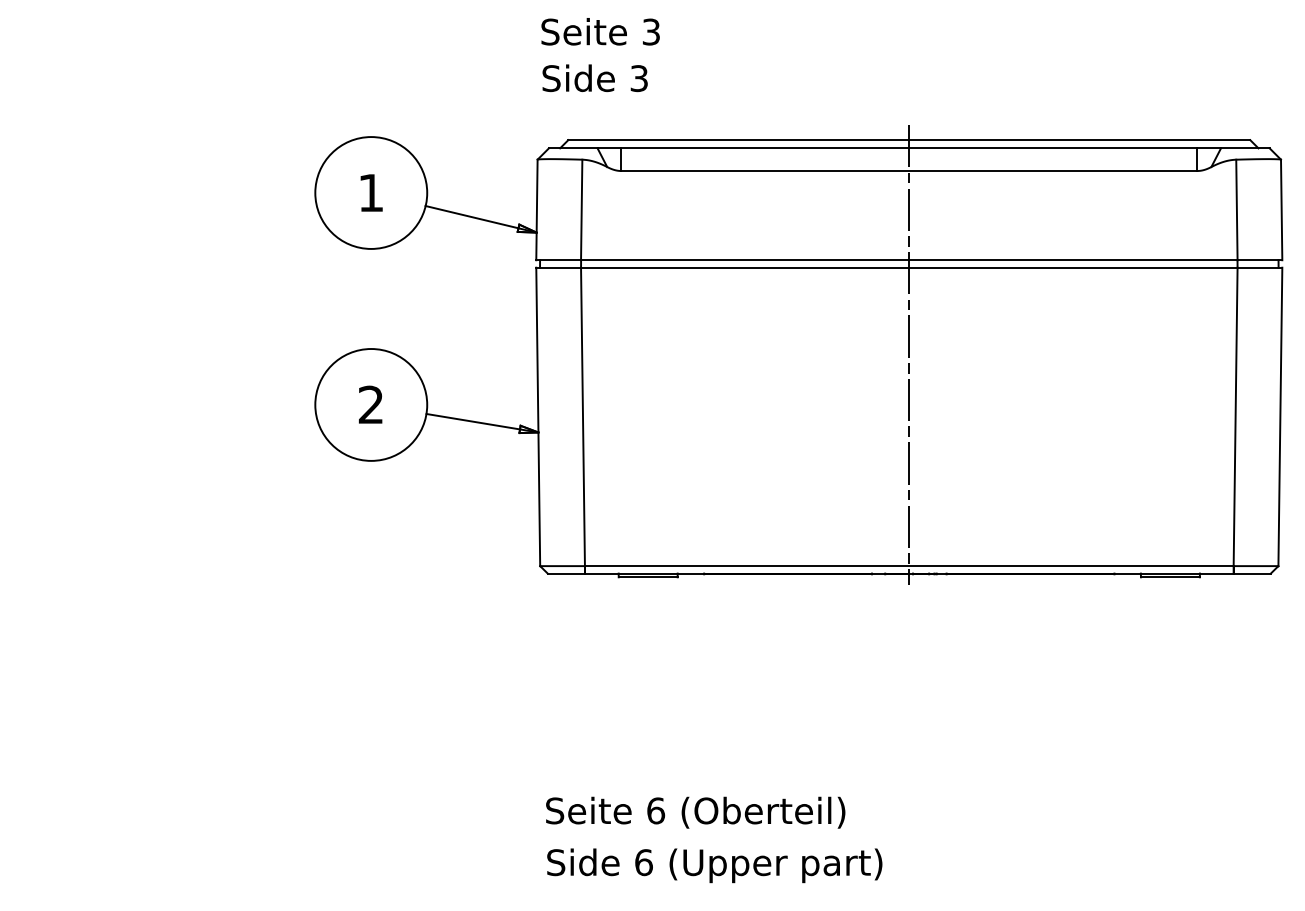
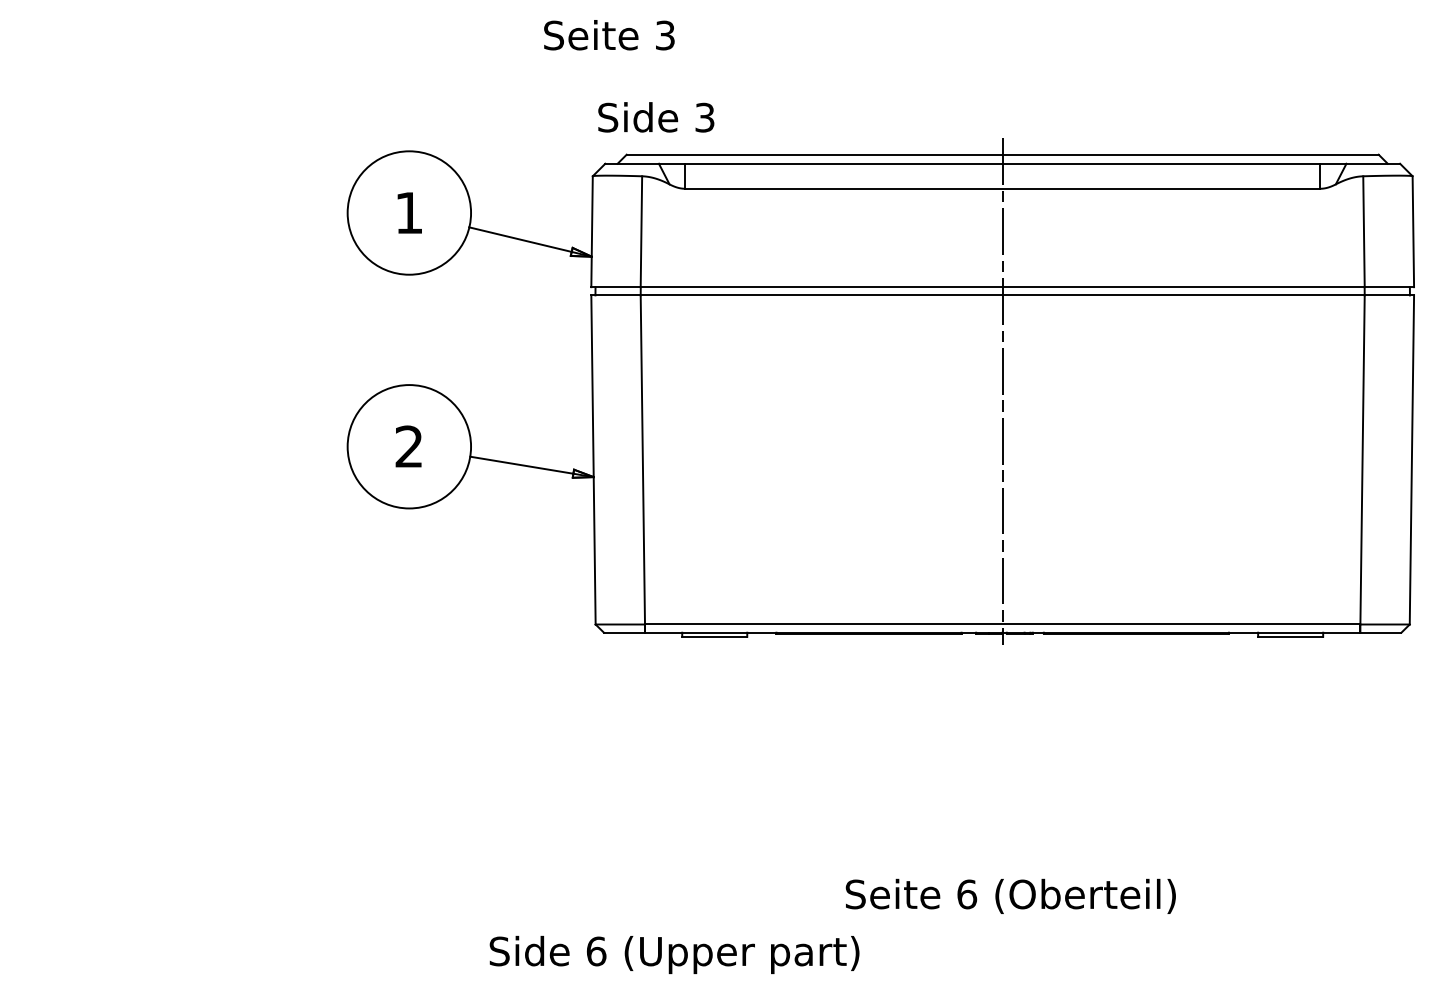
text: (600, 31) -> (609, 34), moved
text: (594, 78) -> (655, 117), moved
text: (695, 812) -> (1010, 896), moved
text: (714, 865) -> (674, 954), moved

